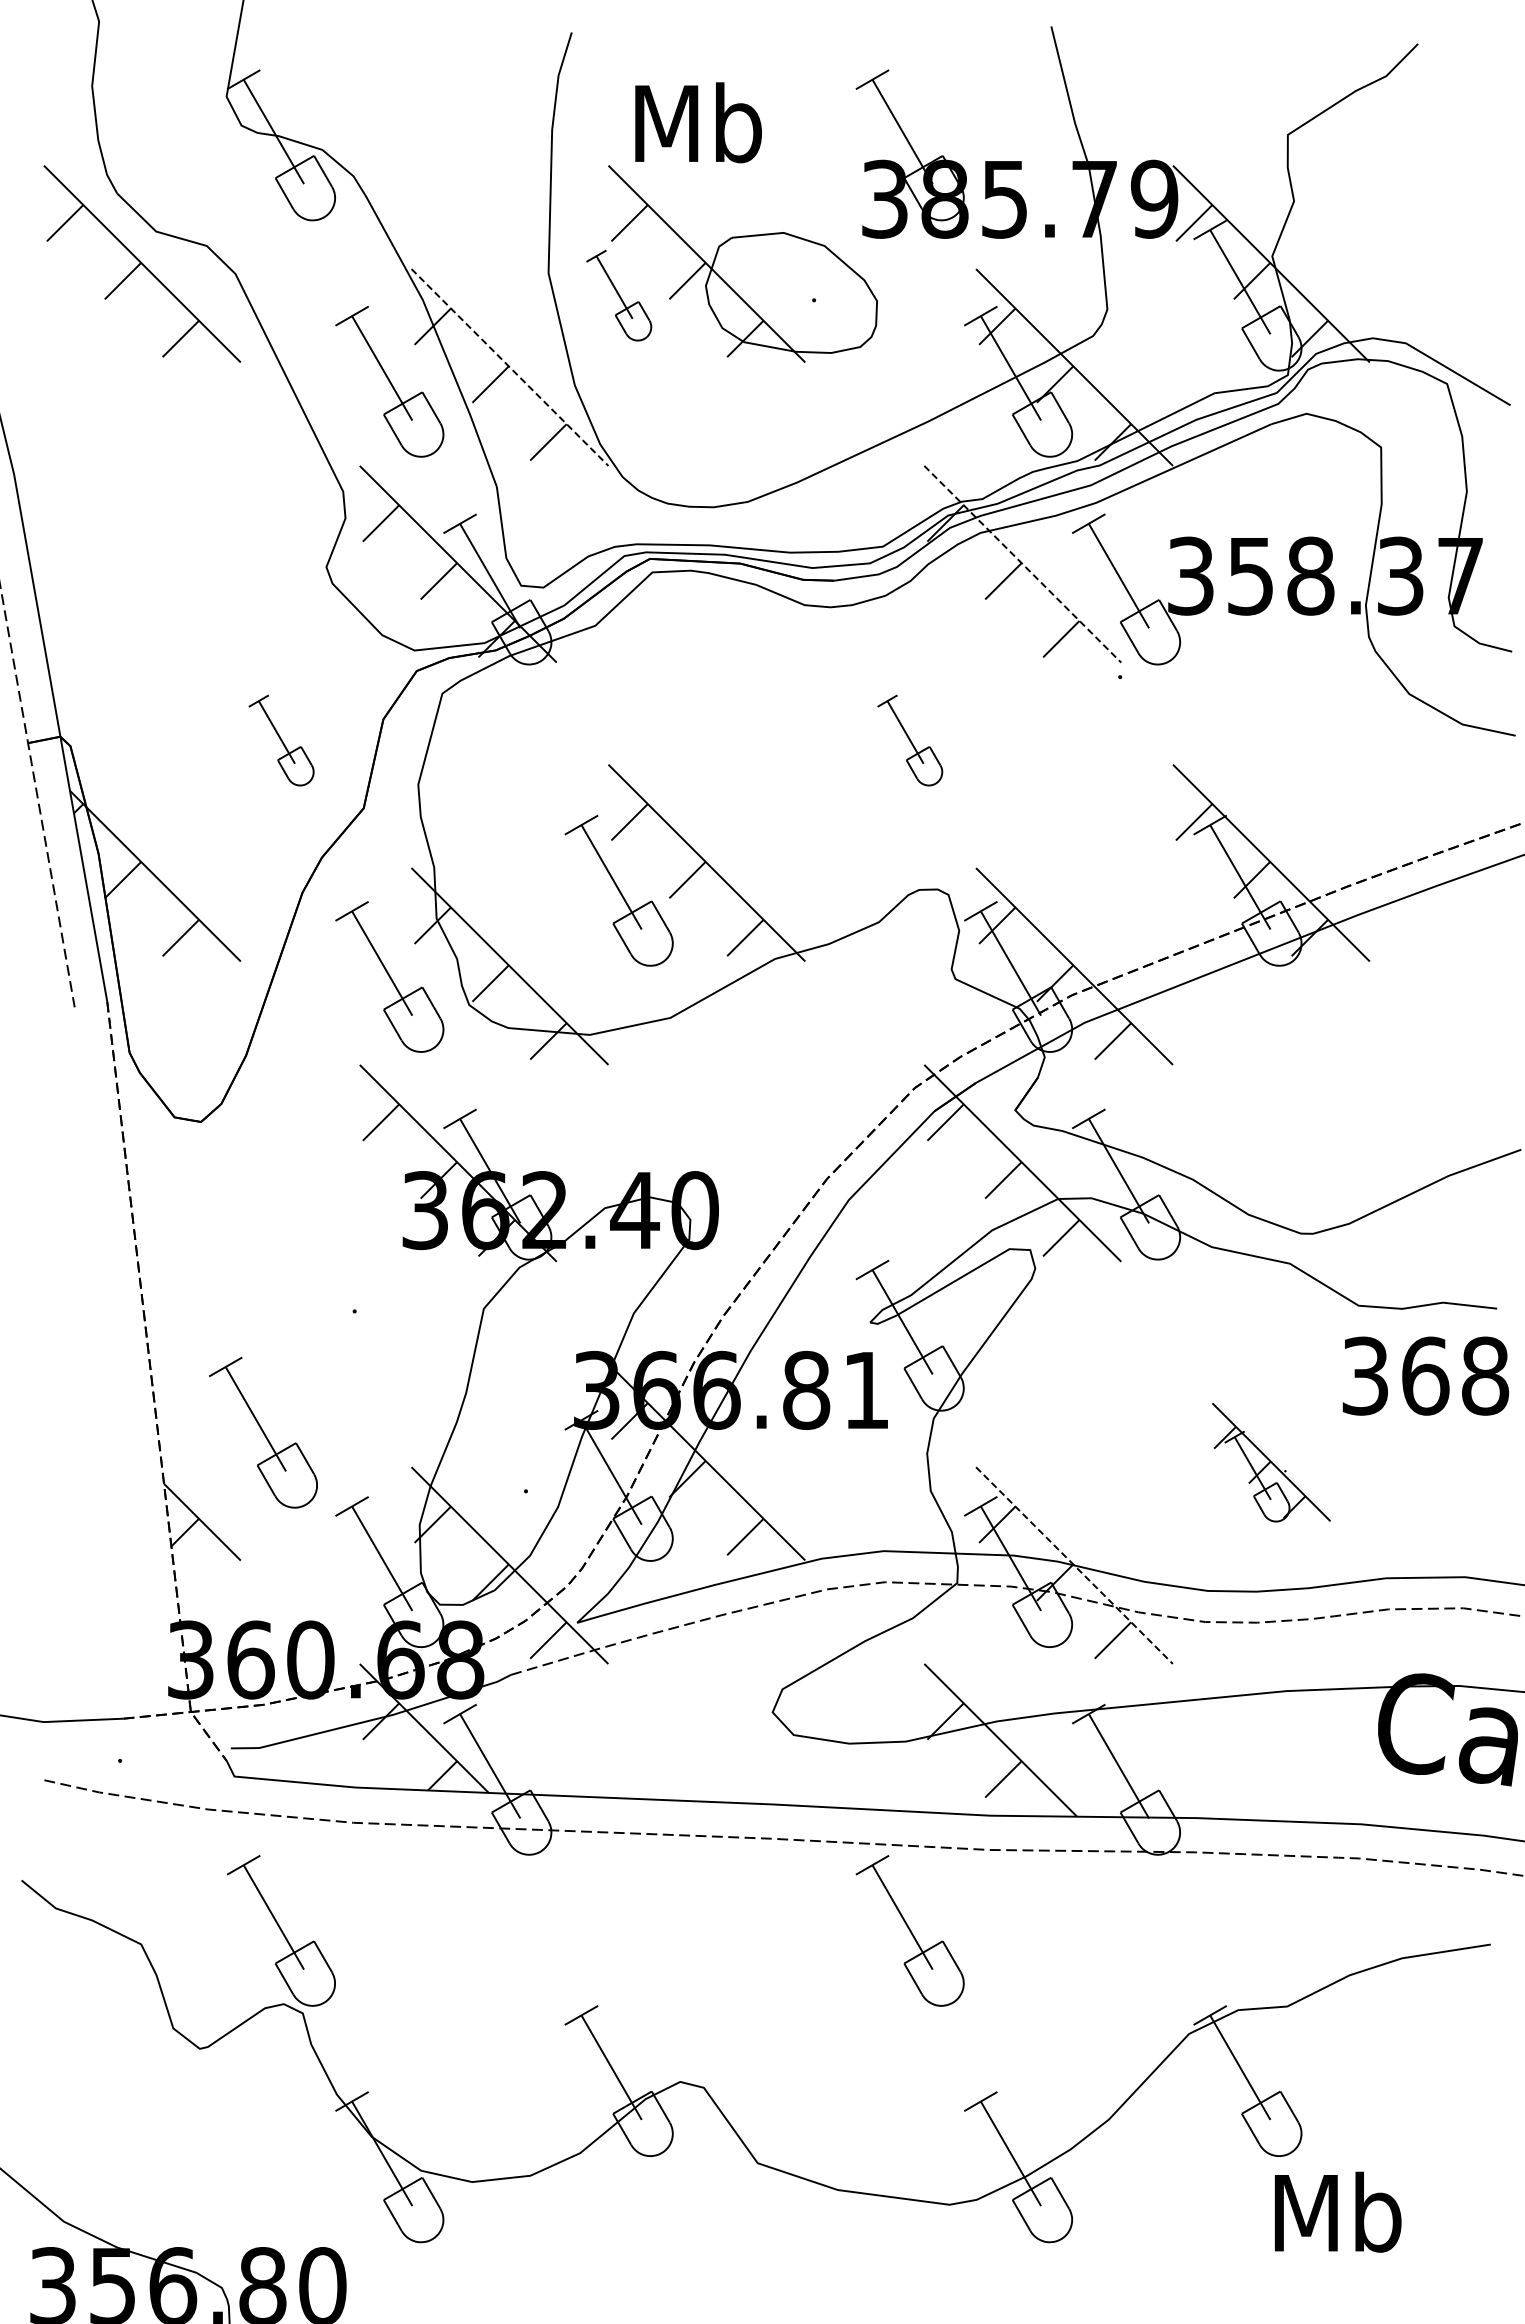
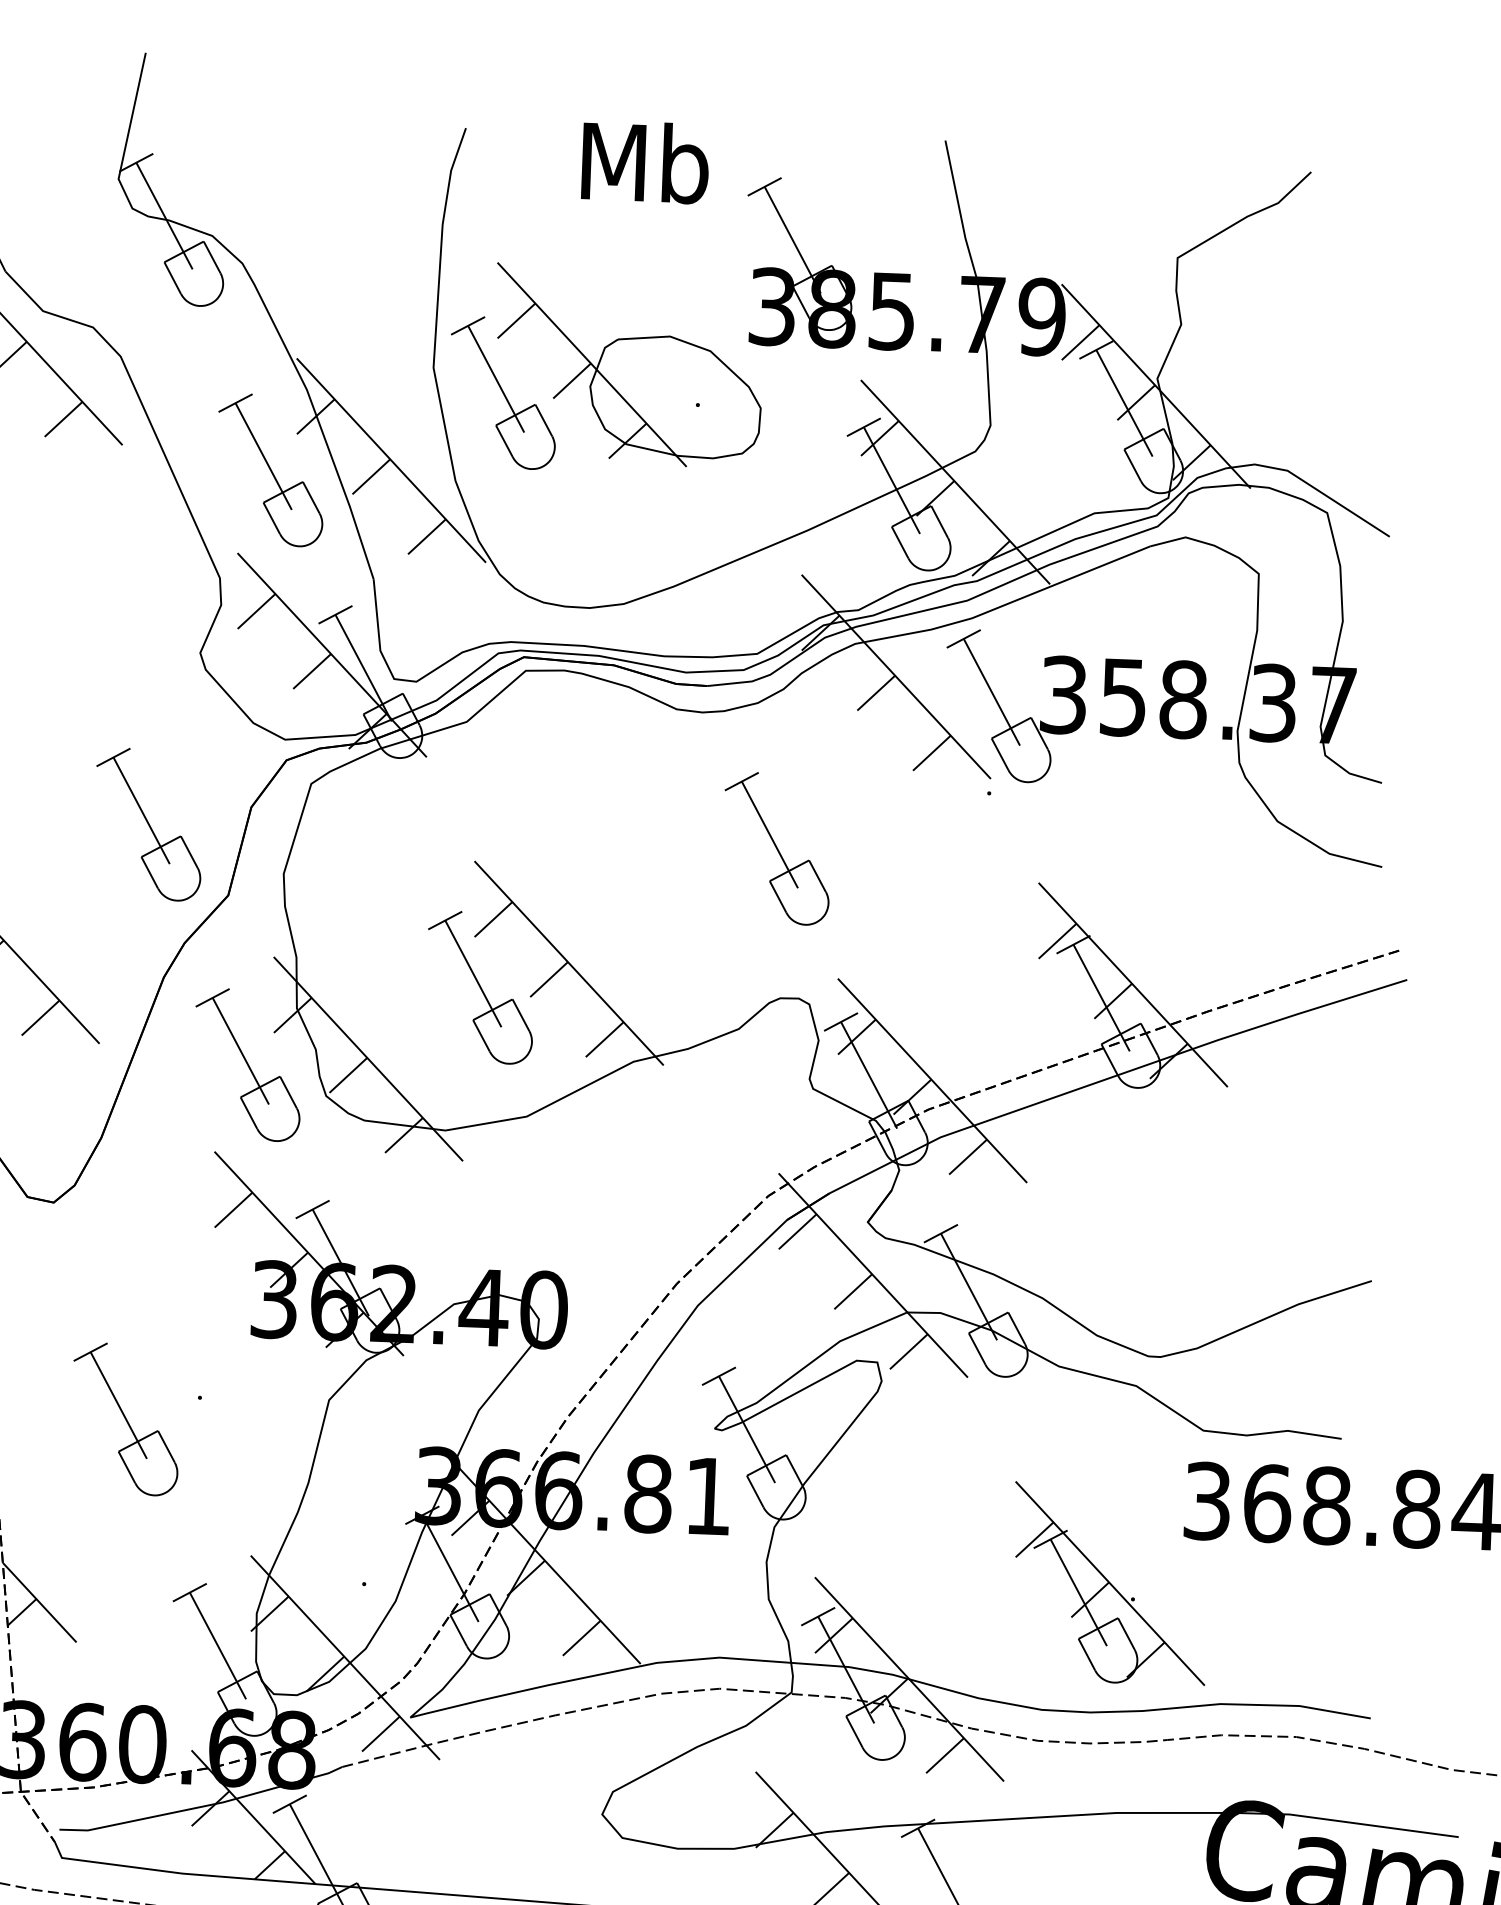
text: (698, 122) -> (645, 162), moved
part: (618, 295) -> (502, 392), size x1.67
line: (510, 367) -> (391, 460), dashed -> solid
line: (1023, 564) -> (896, 677), dashed -> solid
part: (281, 740) -> (148, 824), size x1.67
part: (909, 740) -> (776, 848), size x1.67
part: (263, 1432) -> (125, 1419), moved
part: (1271, 1462) -> (1110, 1583), size x1.67
line: (1074, 1565) -> (909, 1679), dashed -> solid

